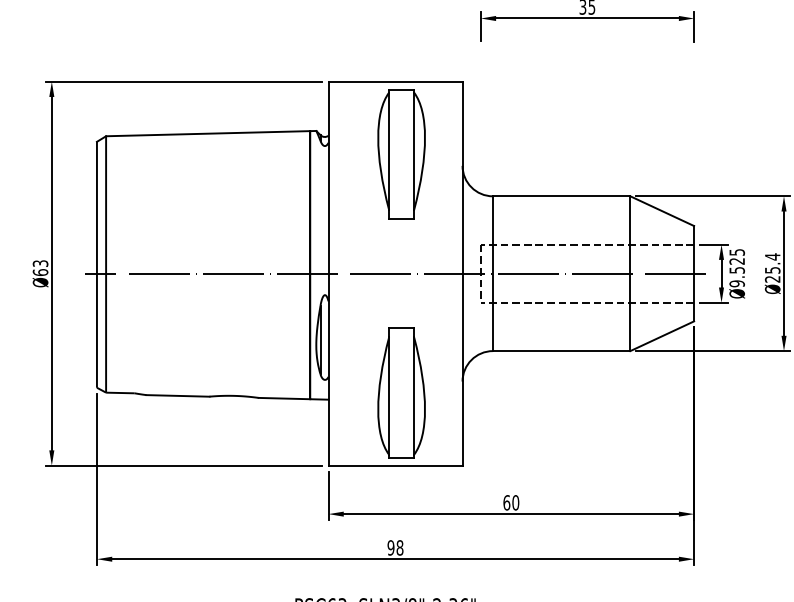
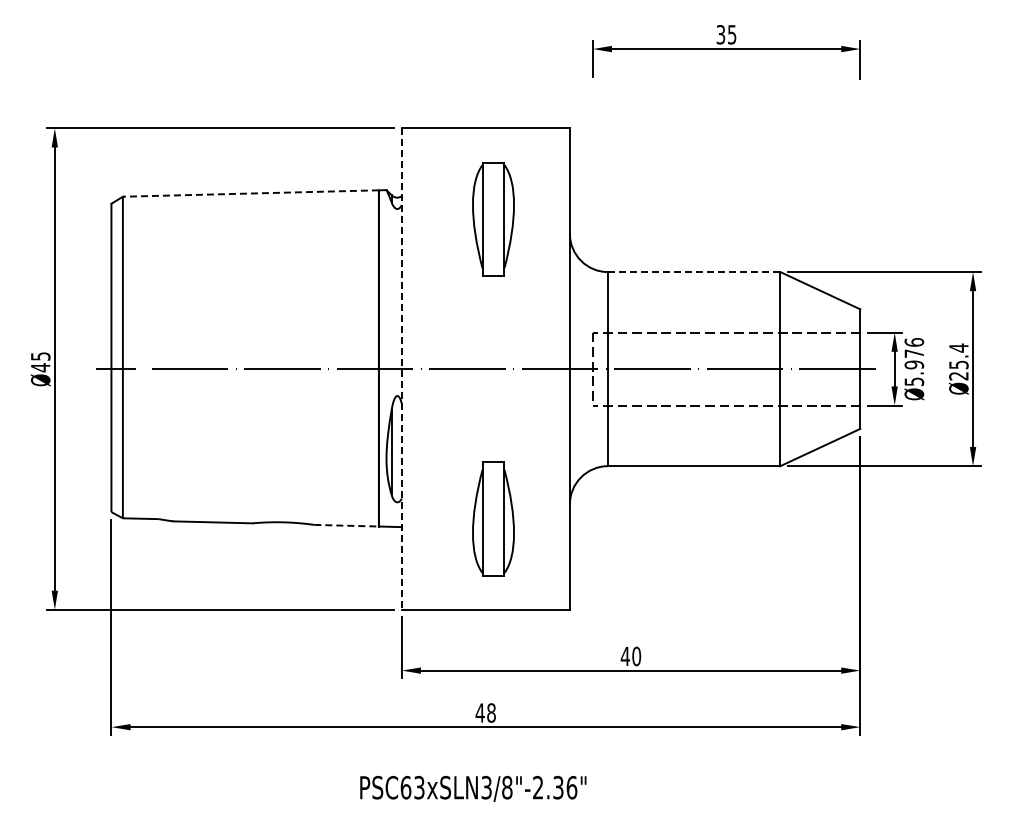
line: (207, 133) -> (250, 193), solid -> dashed
part: (401, 153) -> (493, 218), size x0.7
line: (561, 196) -> (694, 272), solid -> dashed
text: (40, 268) -> (40, 362), Ø63 -> Ø45
text: (737, 268) -> (914, 362), Ø9.525 -> Ø5.976
line: (328, 274) -> (401, 369), solid -> dashed
part: (401, 392) -> (493, 518), size x0.7
line: (285, 398) -> (347, 525), solid -> dashed
text: (506, 502) -> (625, 656), 60 -> 40
text: (390, 547) -> (479, 712), 98 -> 48

